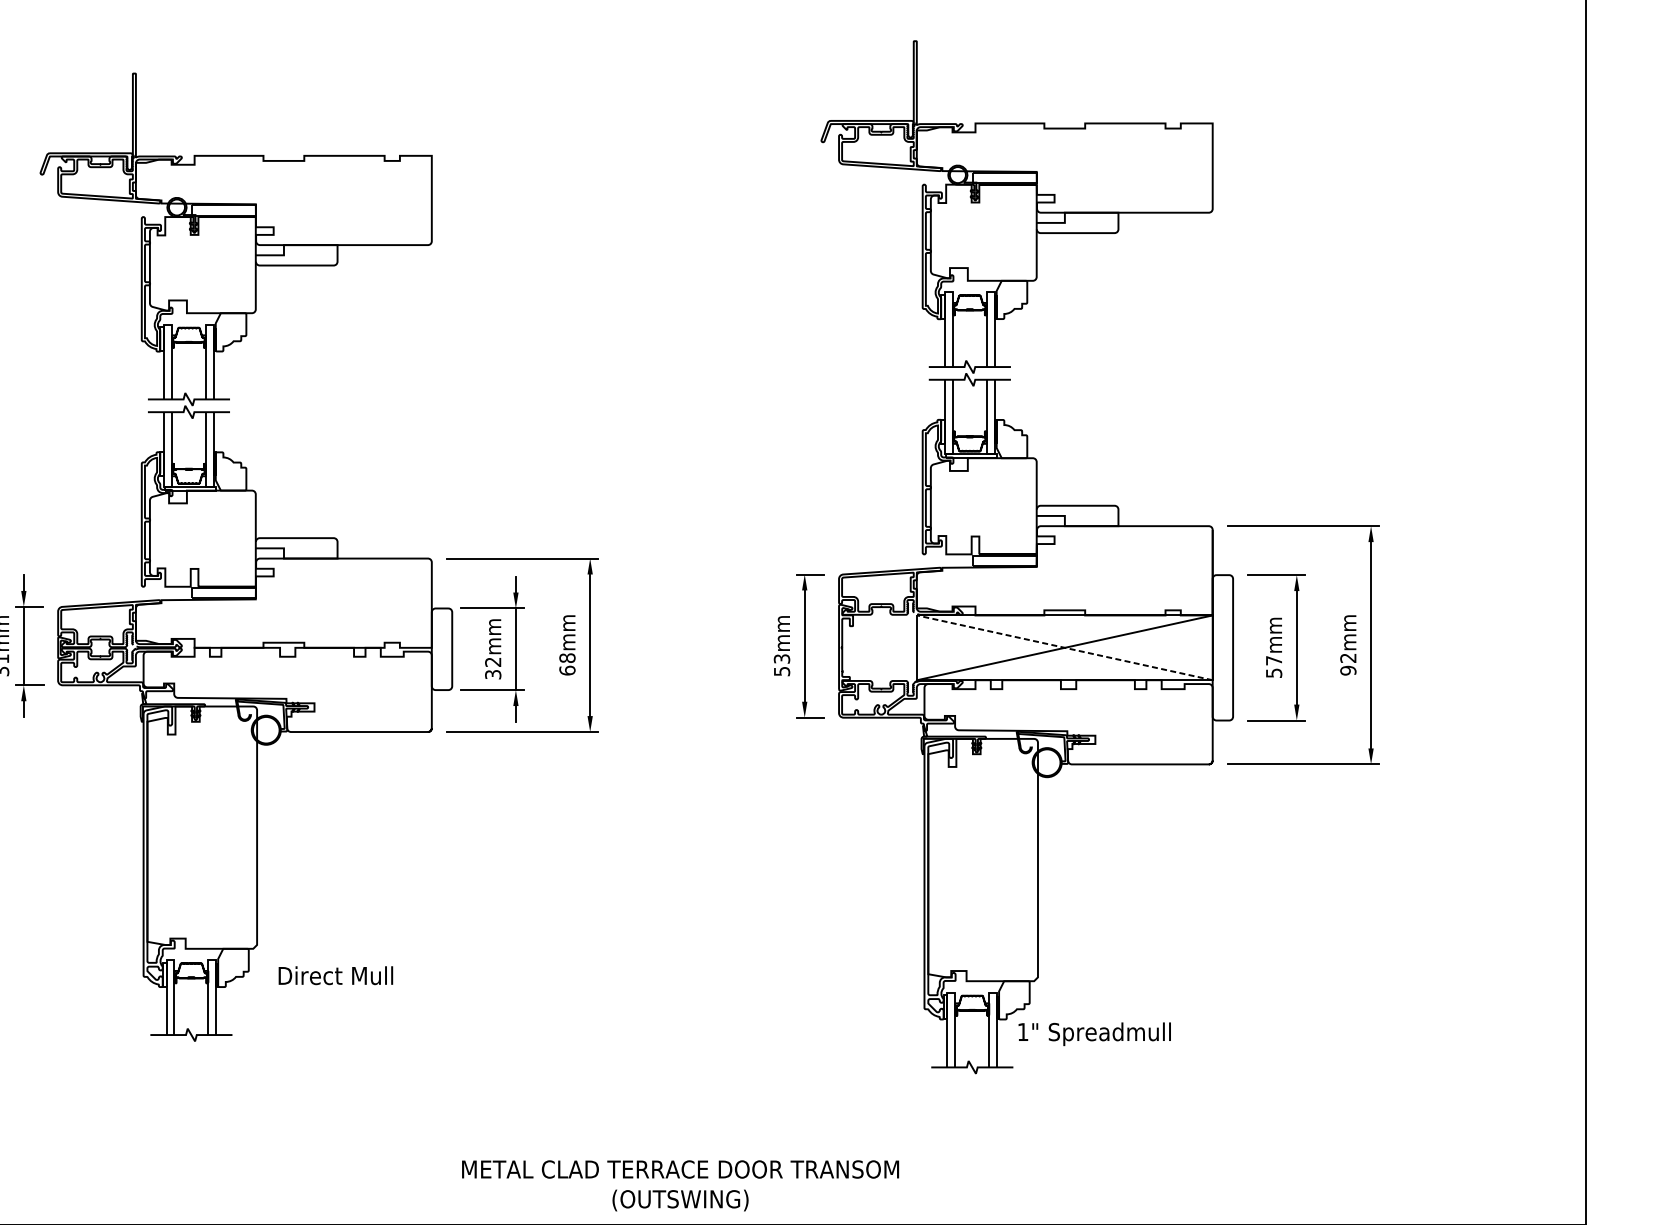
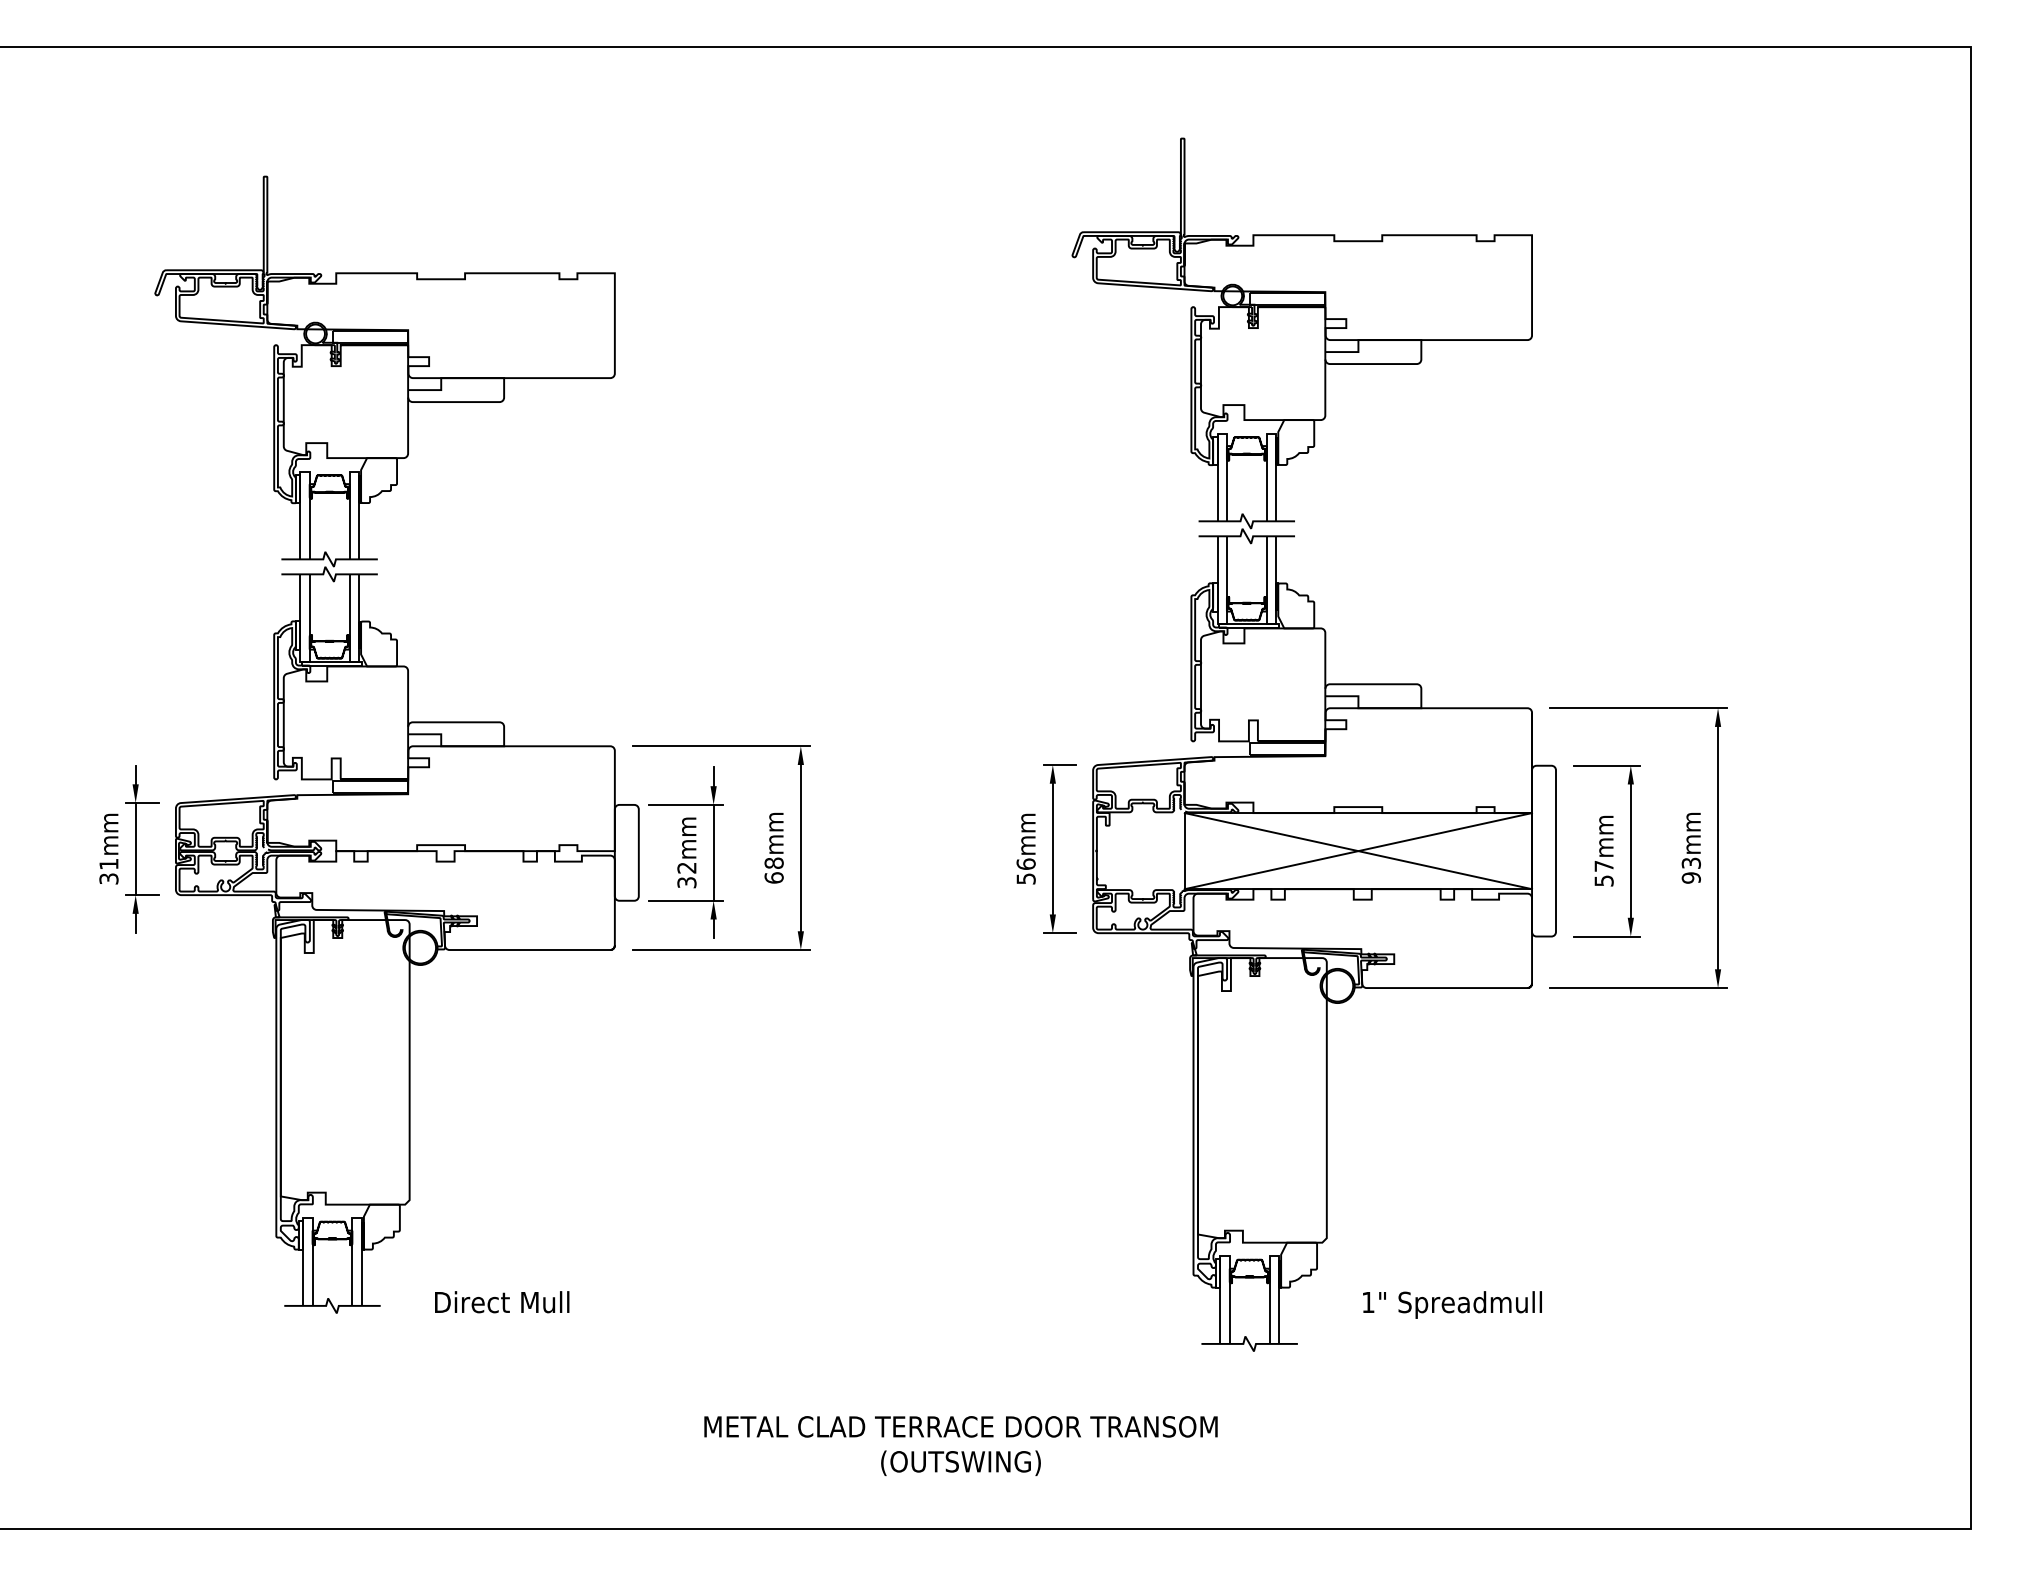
line: (1064, 648) -> (1358, 851), dashed -> solid
text: (1348, 657) -> (1691, 862), 92mm -> 93mm
text: (781, 658) -> (1025, 863), 53mm -> 56mm
text: (336, 975) -> (502, 1302), moved
text: (1094, 1033) -> (1452, 1304), moved
text: (680, 1185) -> (960, 1445), moved

